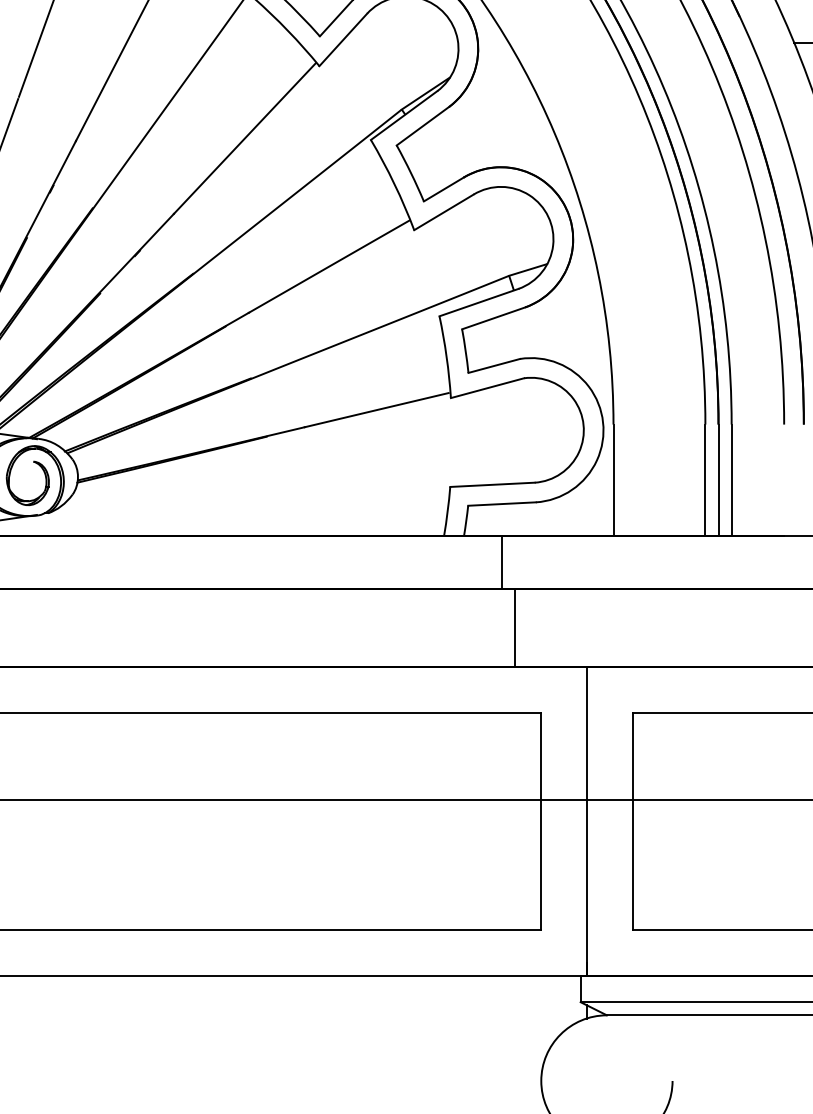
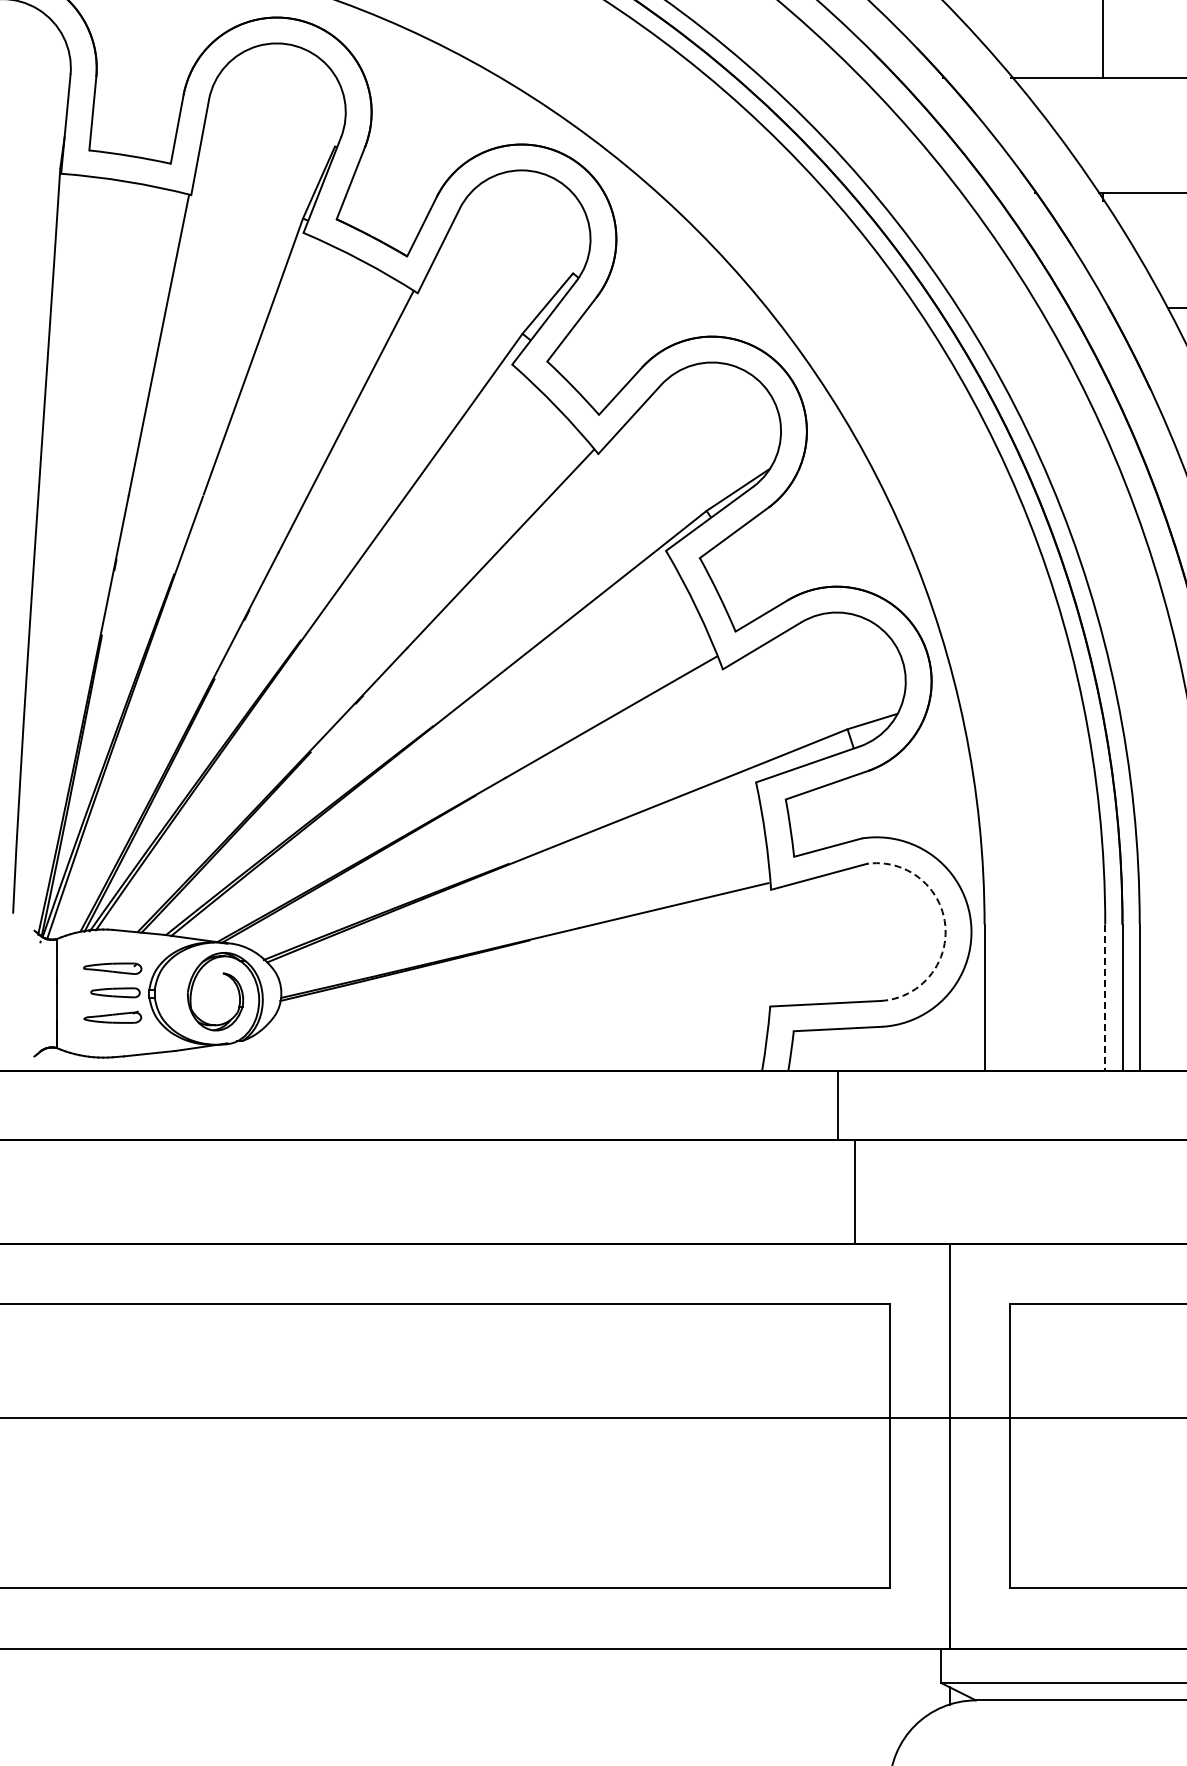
arc: (583, 425) -> (945, 925), solid -> dashed
line: (705, 480) -> (1105, 998), solid -> dashed

